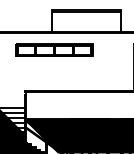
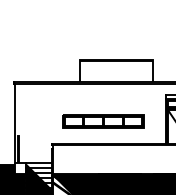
part: (54, 50) -> (103, 121), moved

